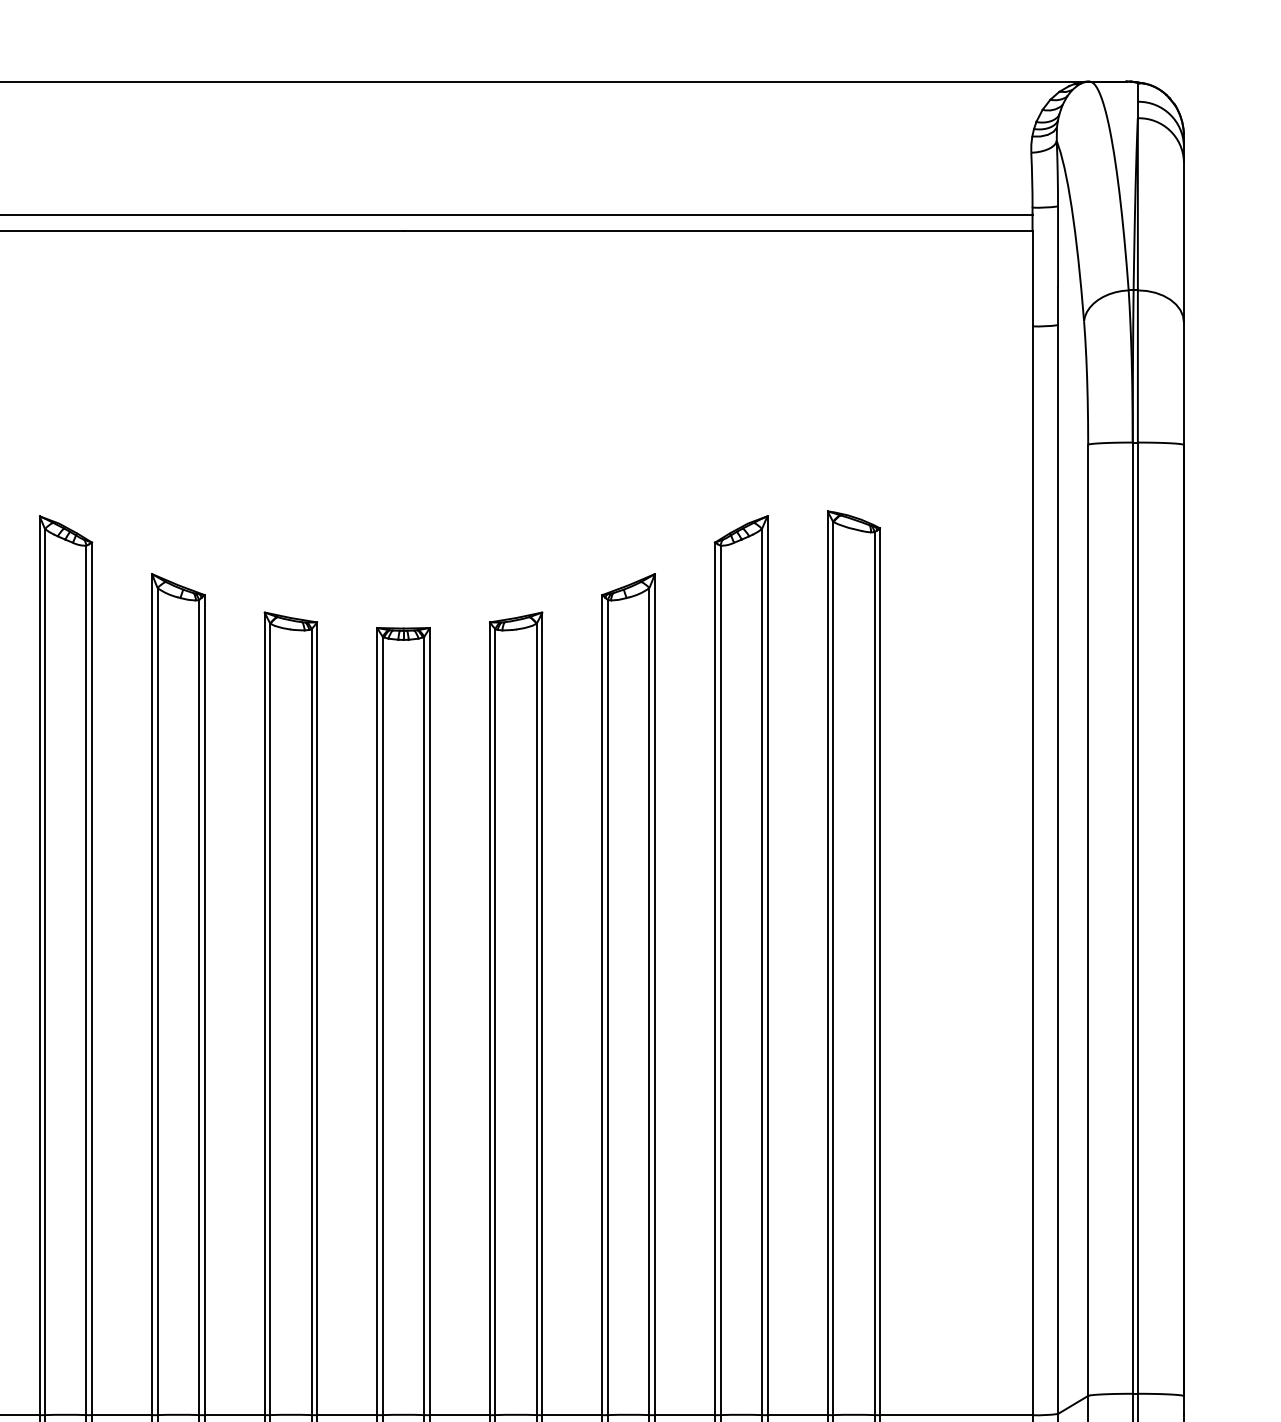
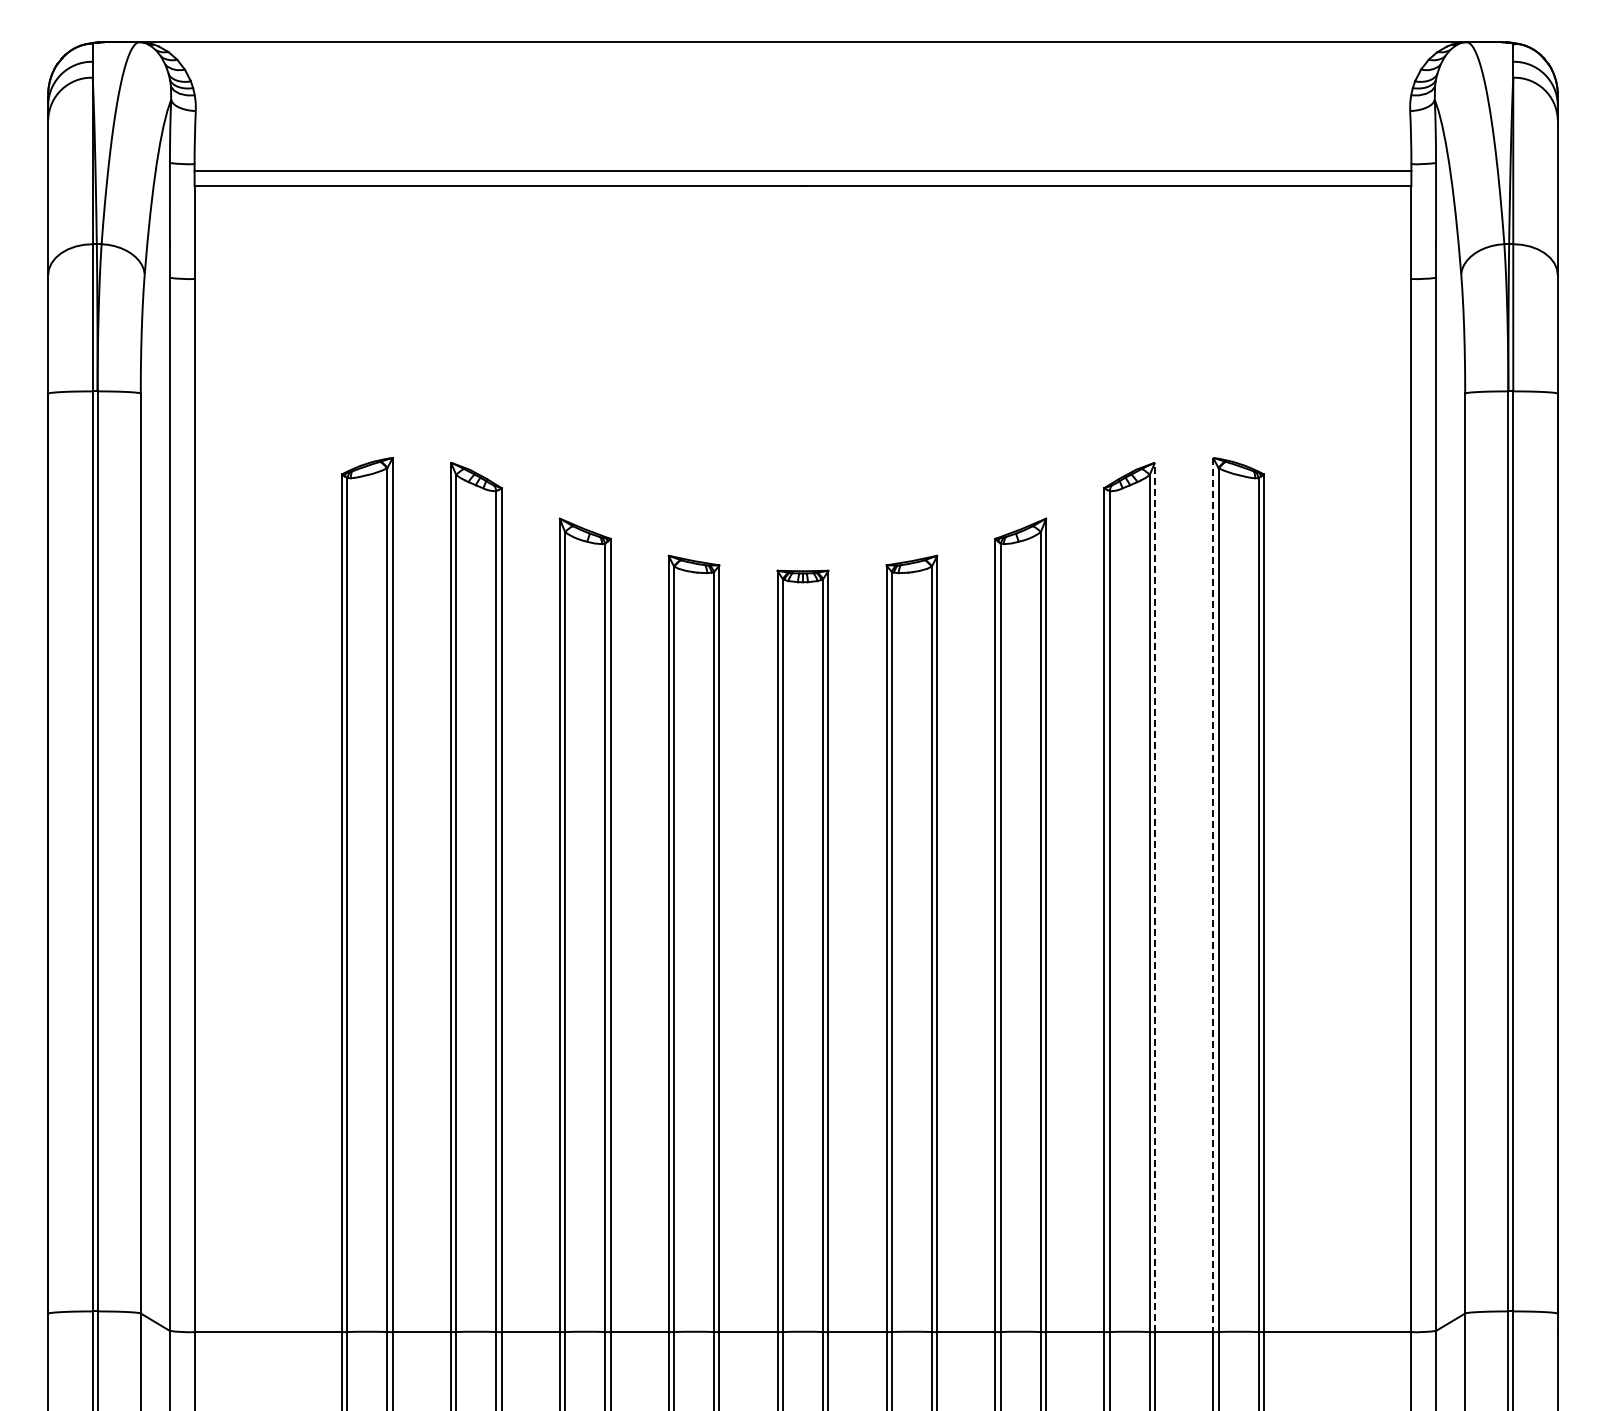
line: (827, 963) -> (1213, 895), solid -> dashed
line: (767, 965) -> (1155, 897), solid -> dashed

